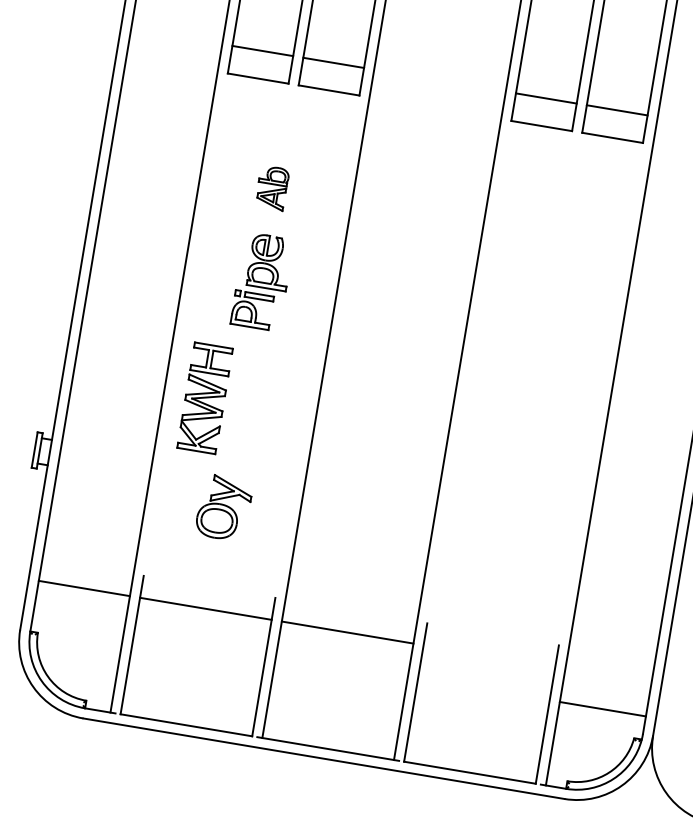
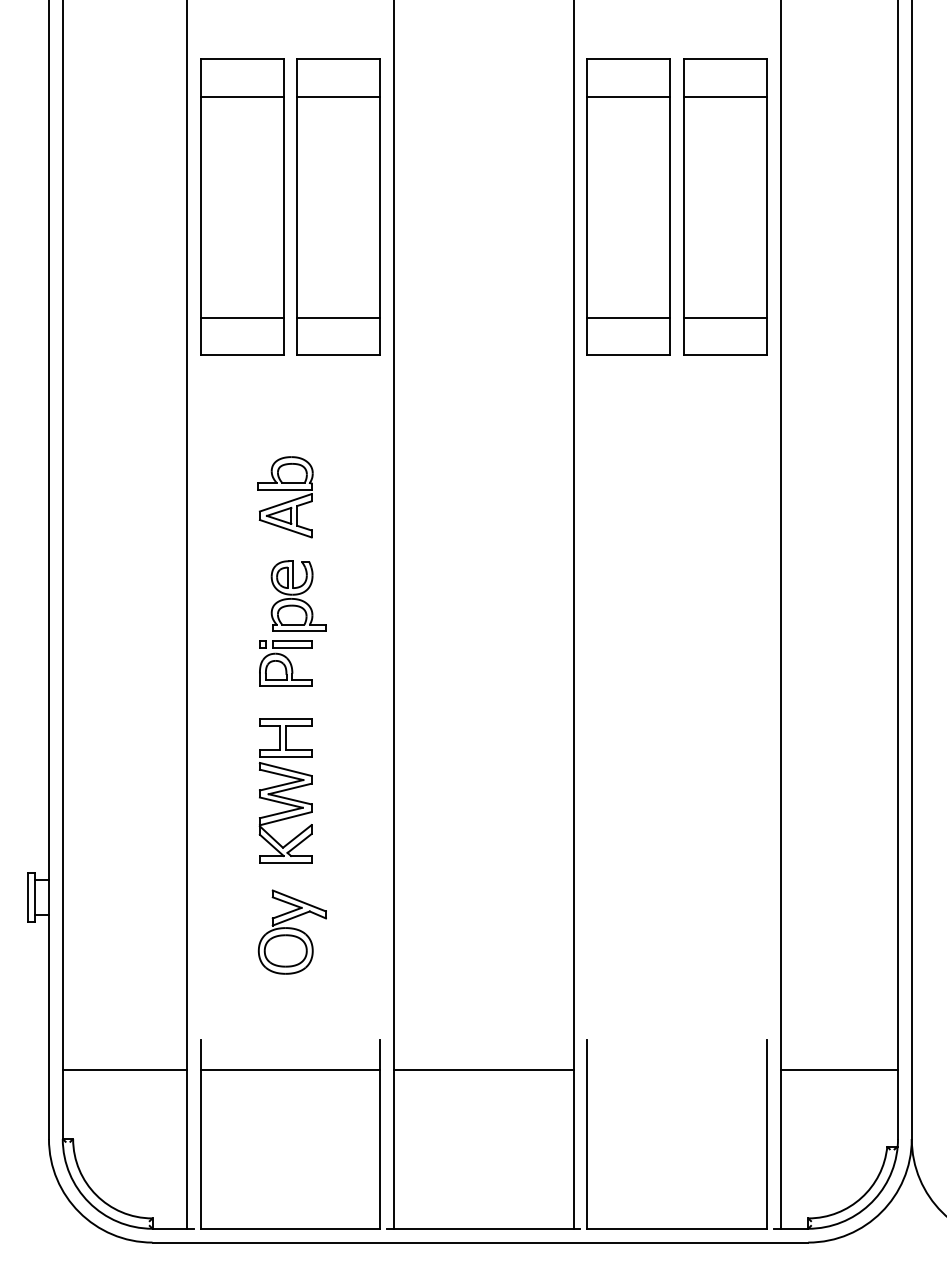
part: (272, 188) -> (285, 497), size x1.43
part: (204, 397) -> (285, 790), moved
line: (602, 709) -> (839, 1070), moved

